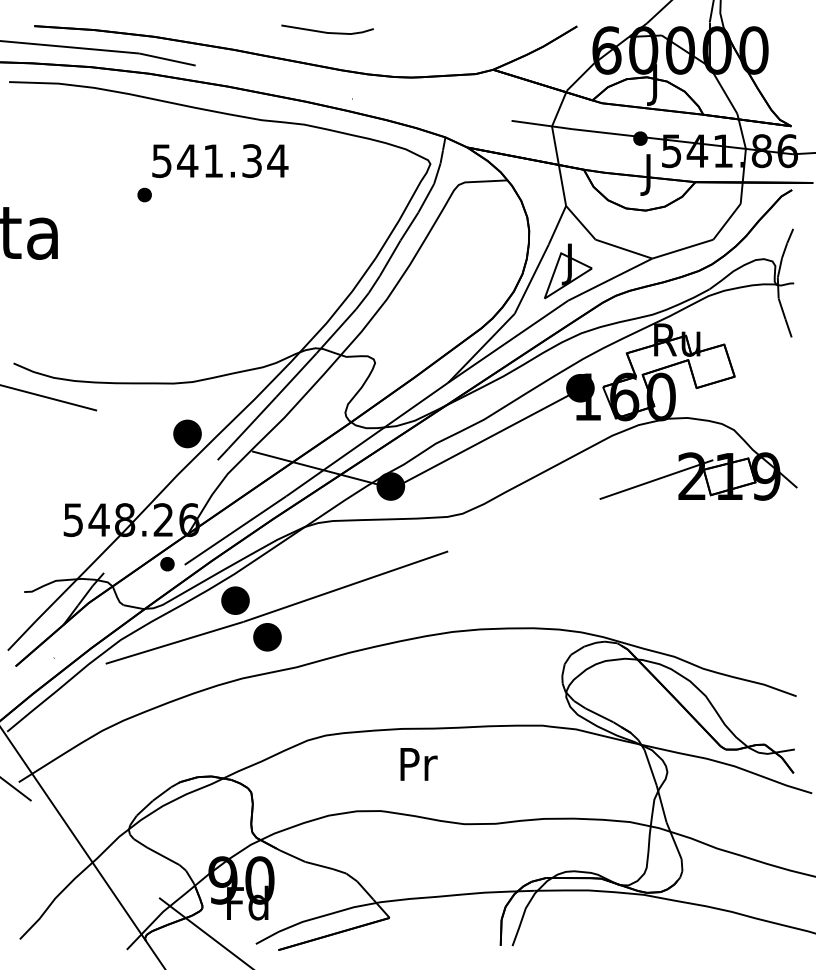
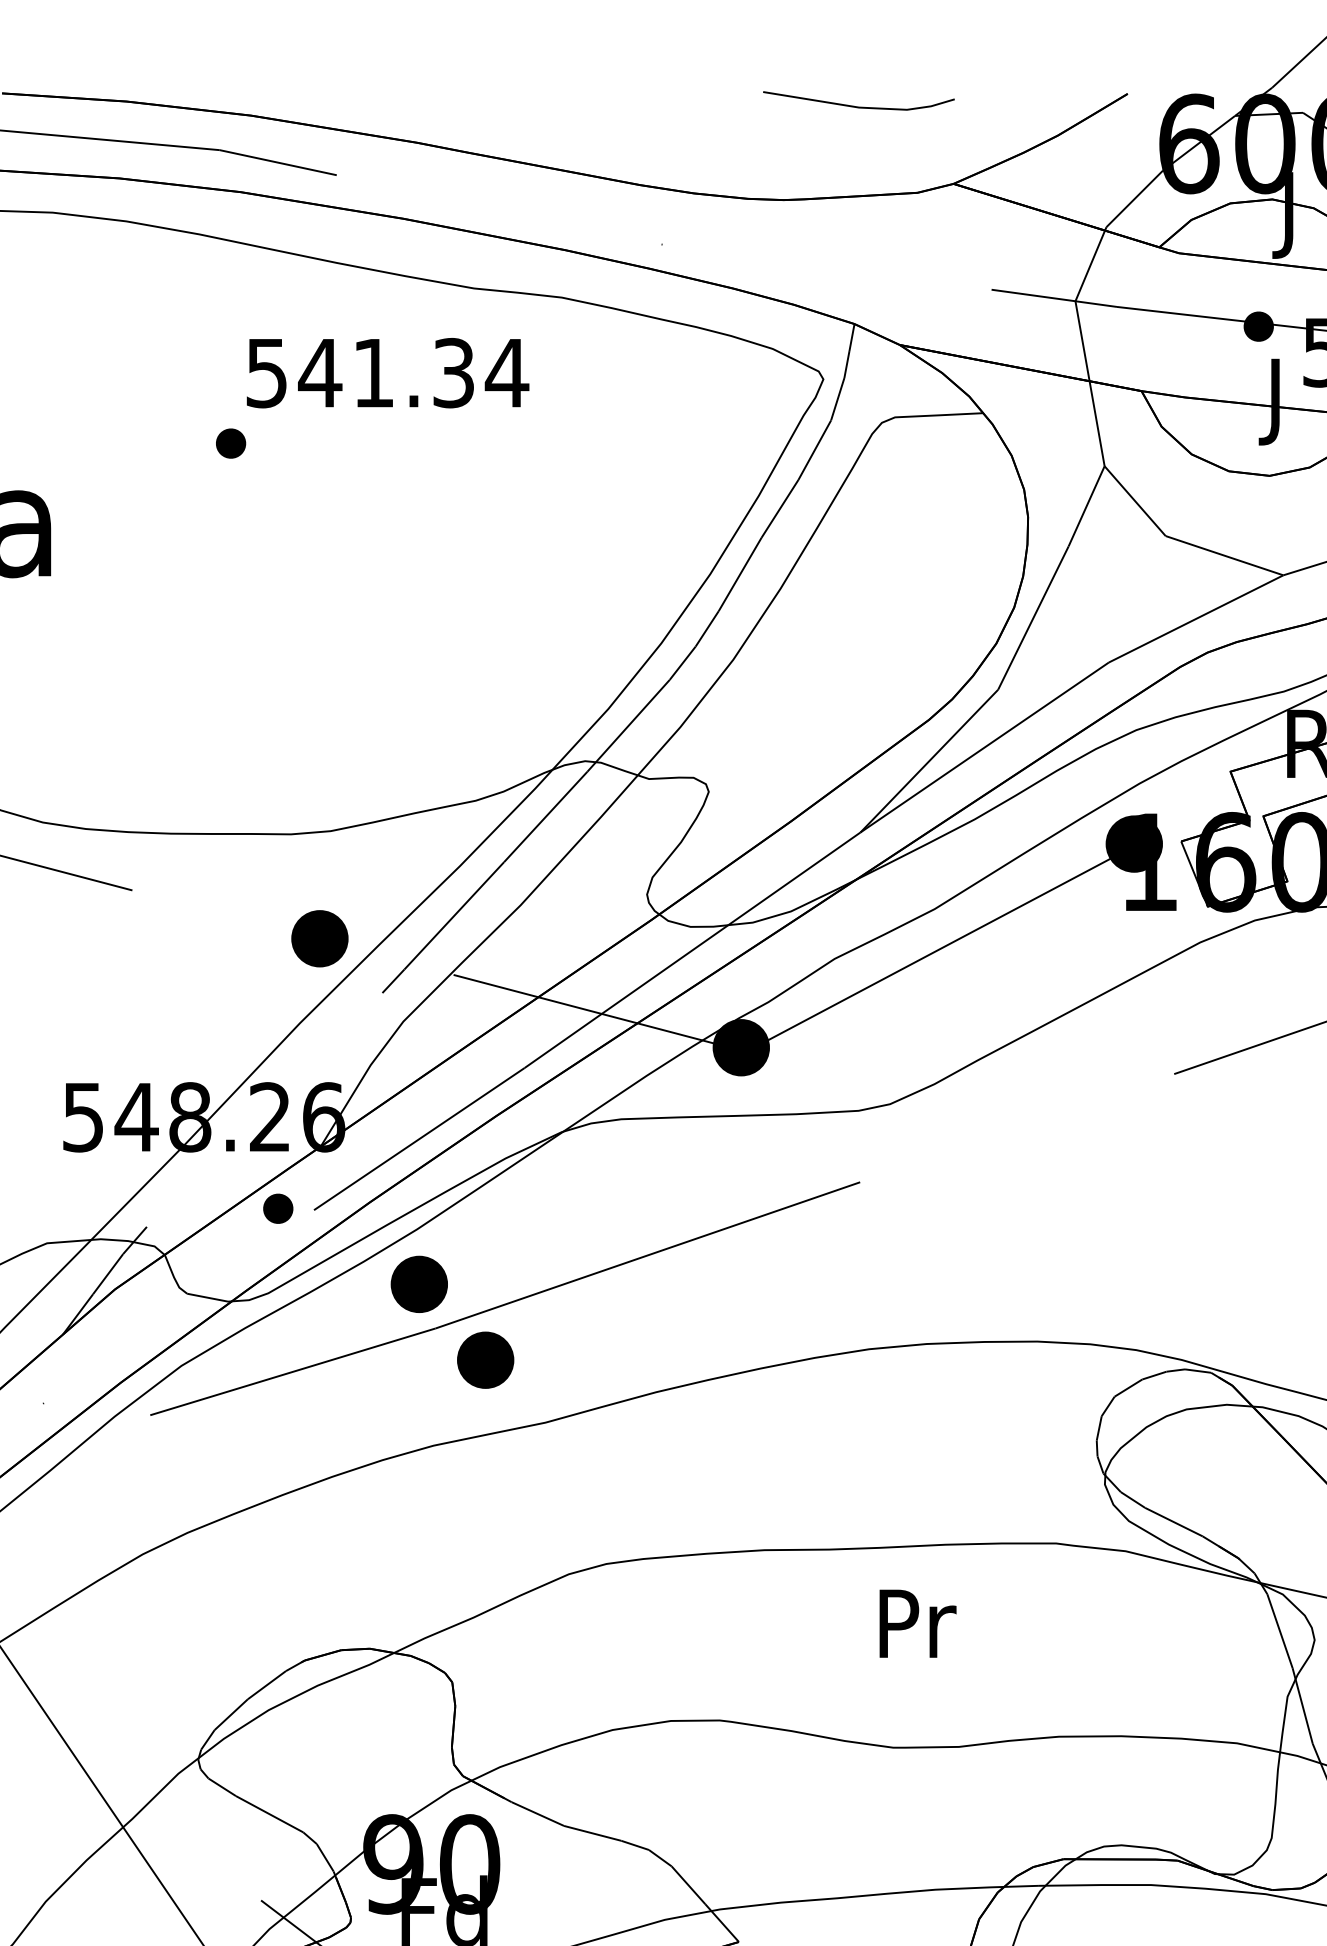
curve: (326, 31) -> (856, 104), moved
part: (568, 271) -> (1109, 602), removed
text: (418, 764) -> (916, 1623), moved

